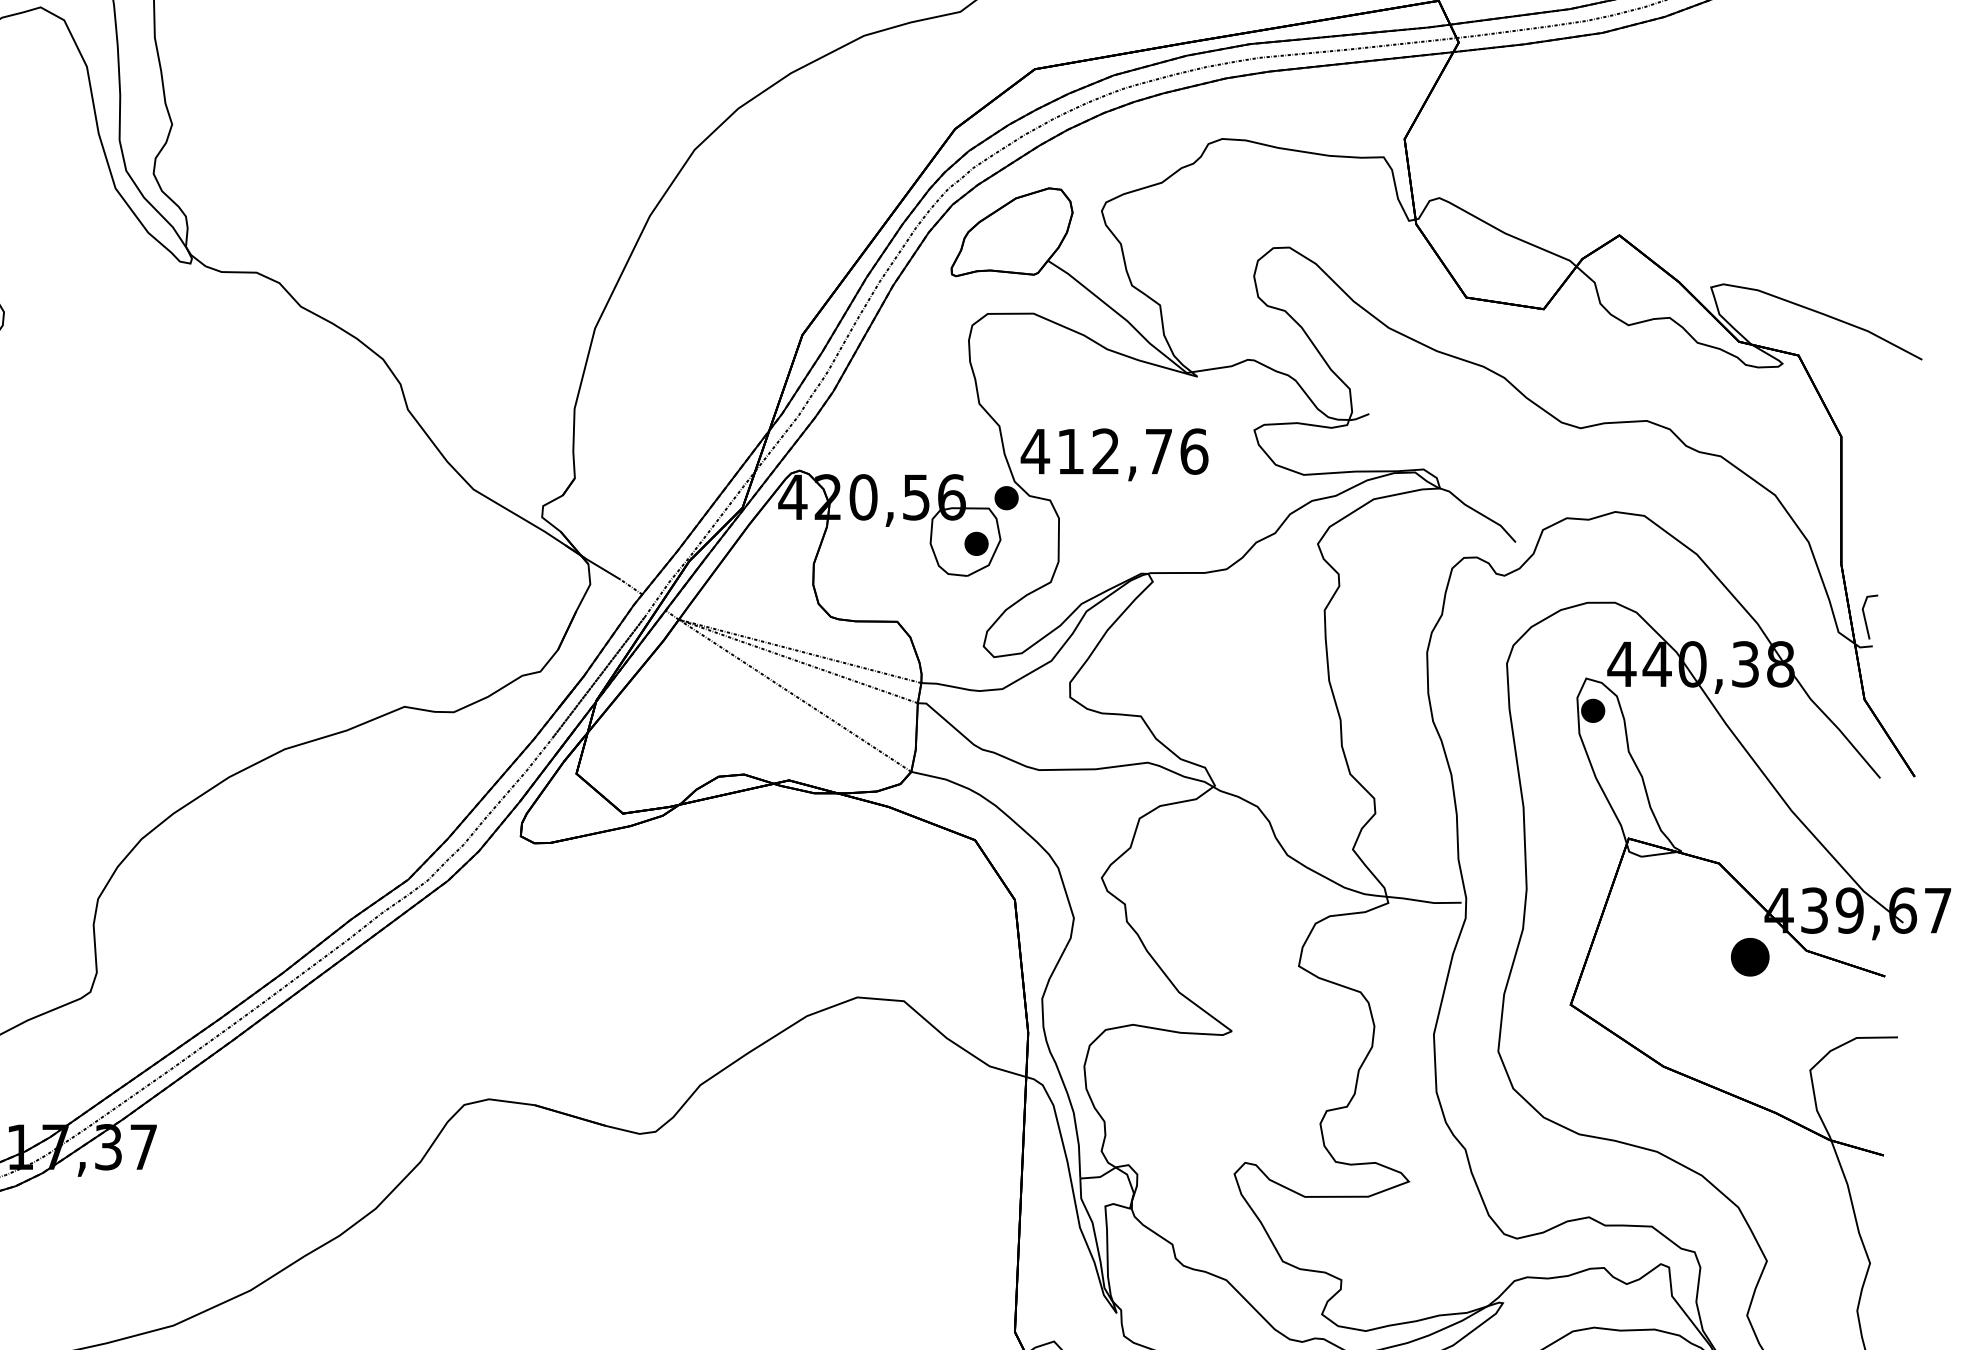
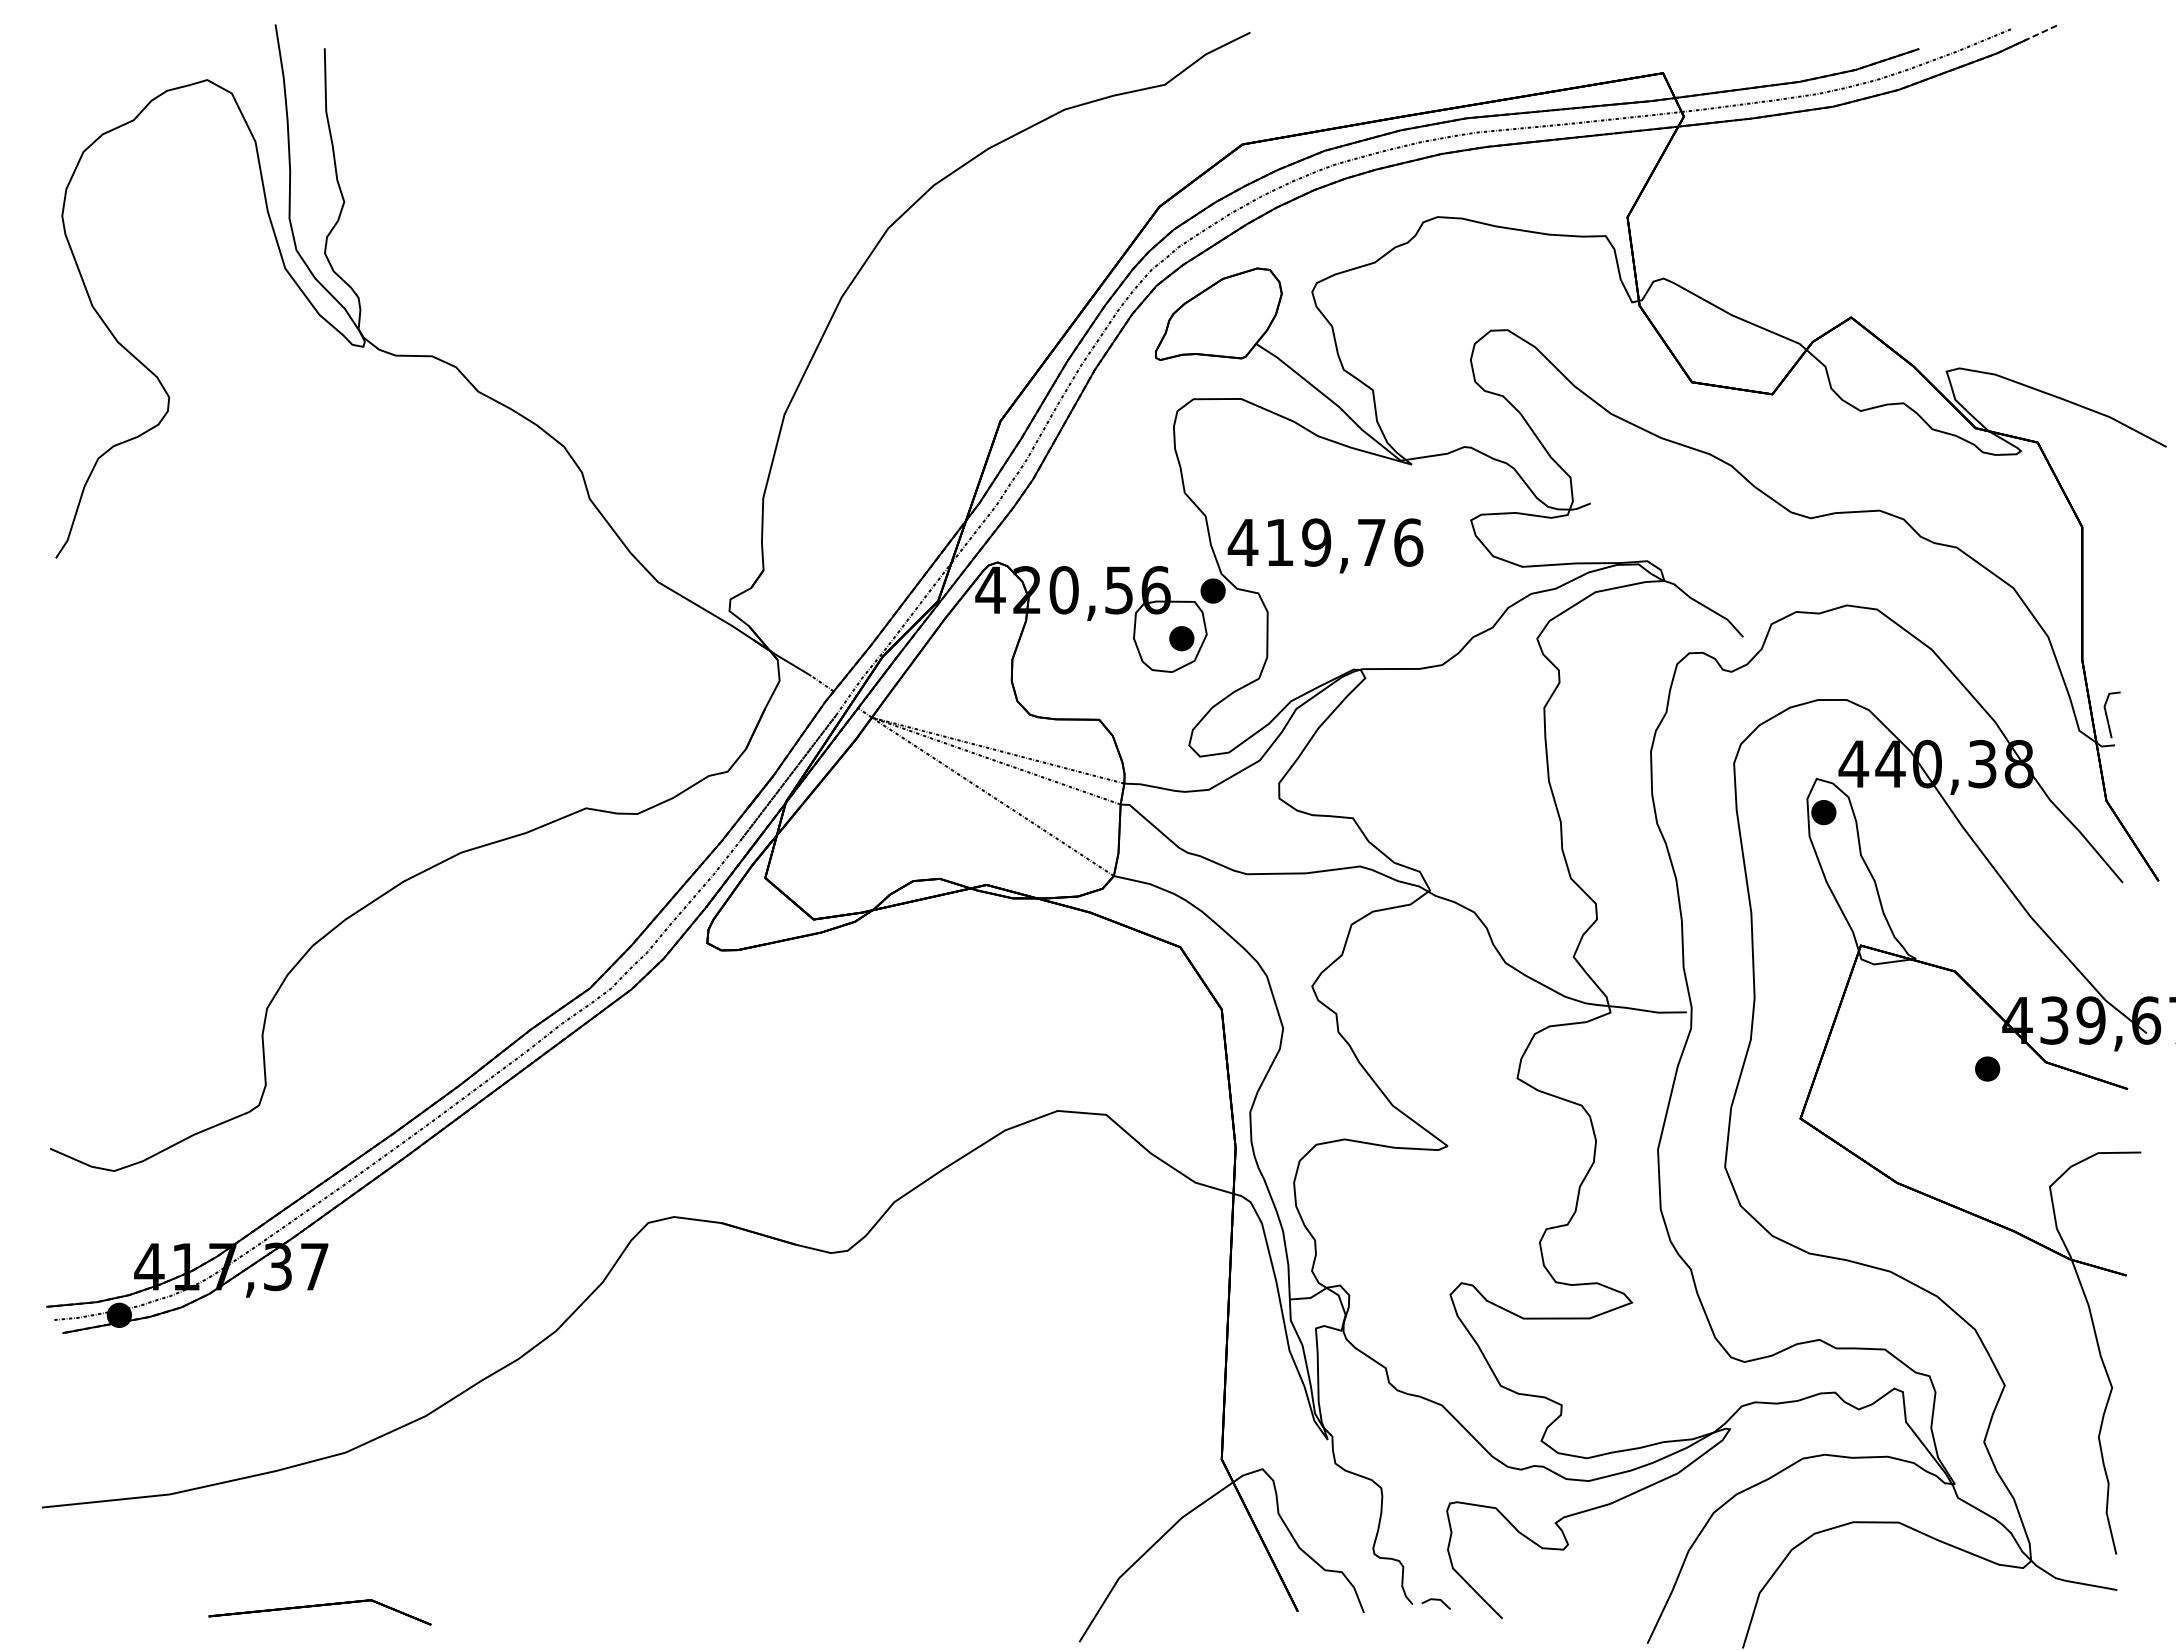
text: (1105, 451) -> (1316, 542), 412,76 -> 419,76
part: (1750, 956) -> (1987, 1068), size x0.62

